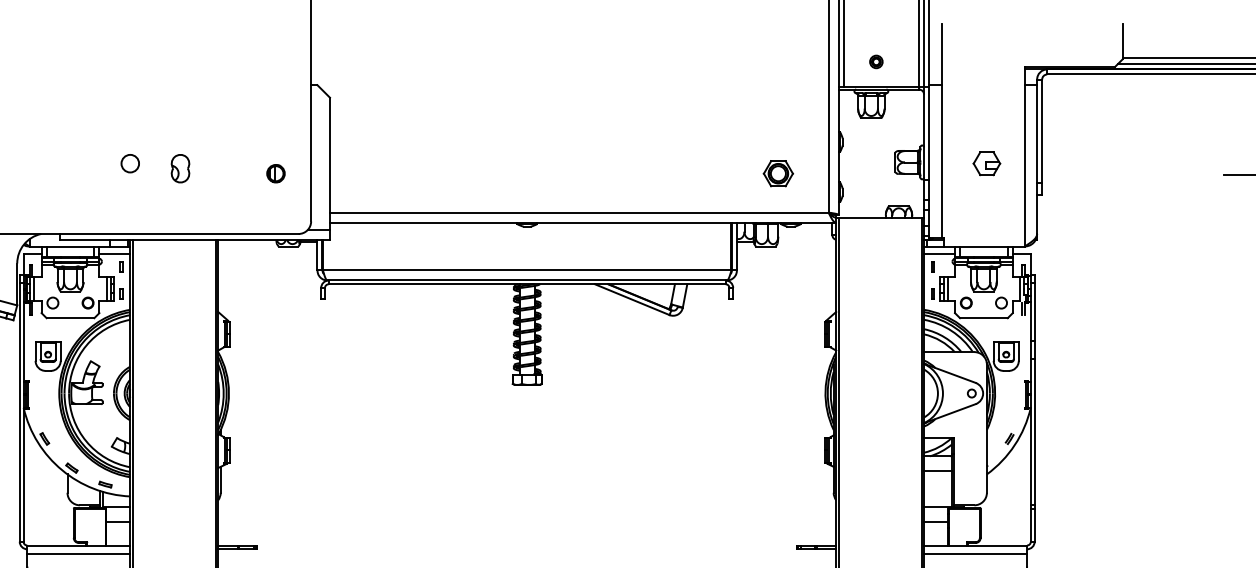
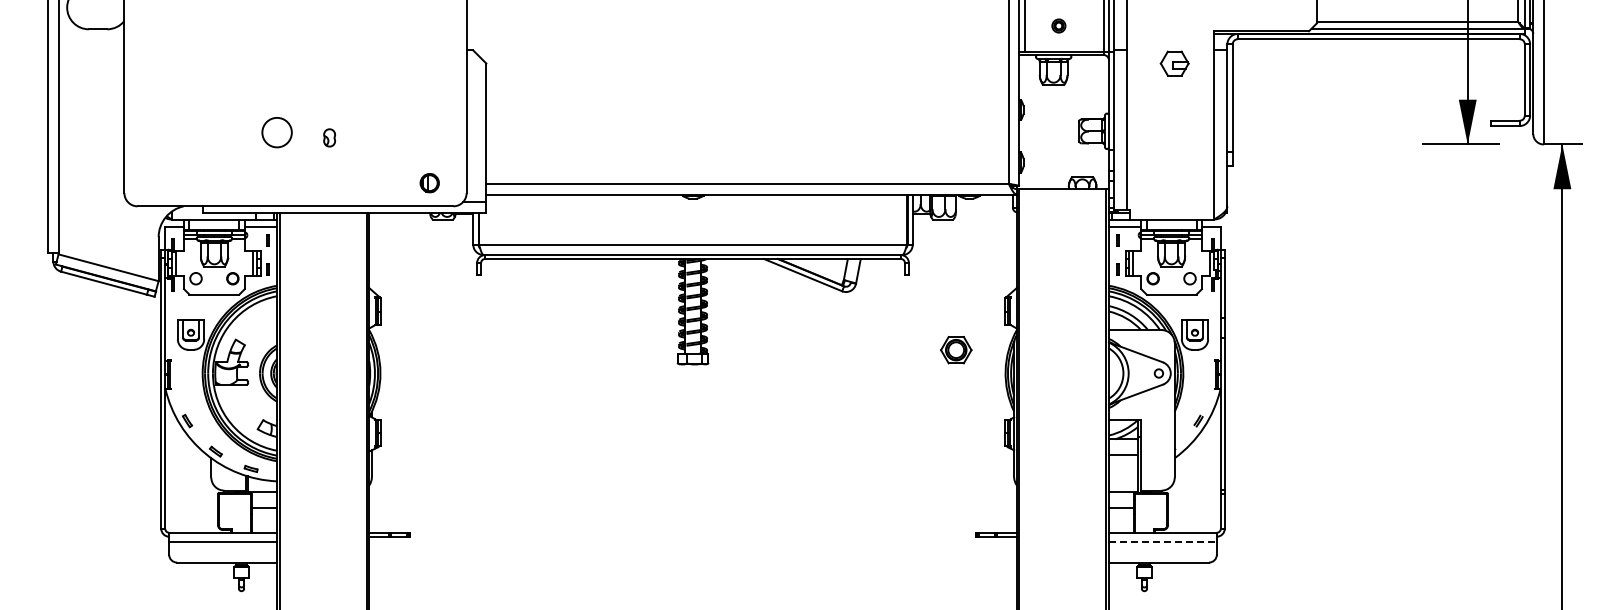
circle: (129, 163) -> (276, 132), size x1.6
part: (986, 163) -> (1174, 63), moved
part: (180, 168) -> (329, 137), size x0.6
part: (275, 174) -> (429, 183), moved
part: (778, 174) -> (956, 350), moved
line: (975, 554) -> (1162, 542), solid -> dashed

